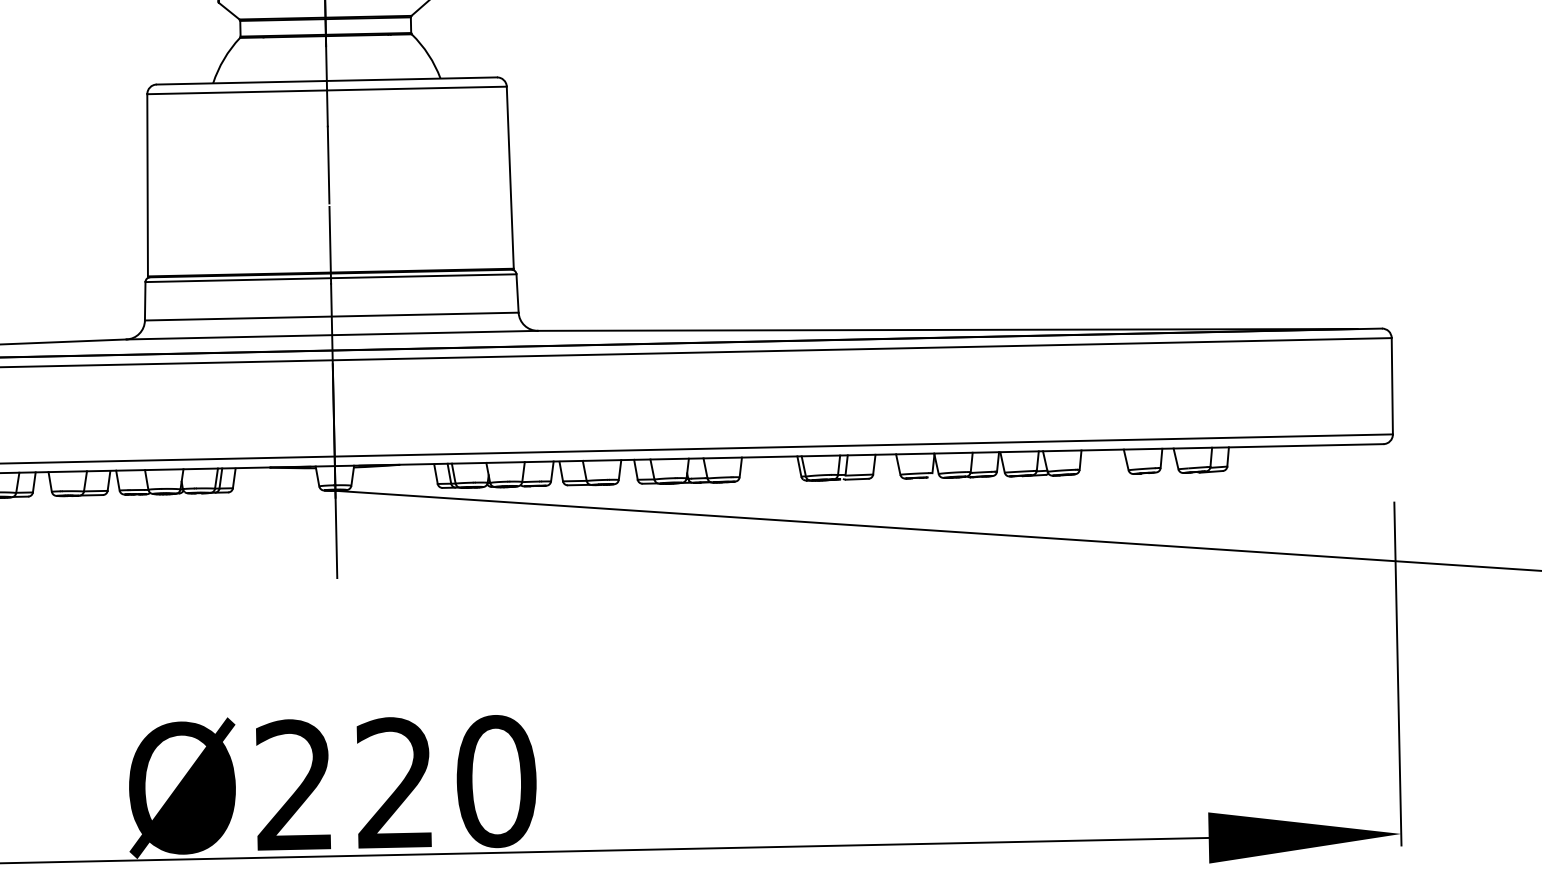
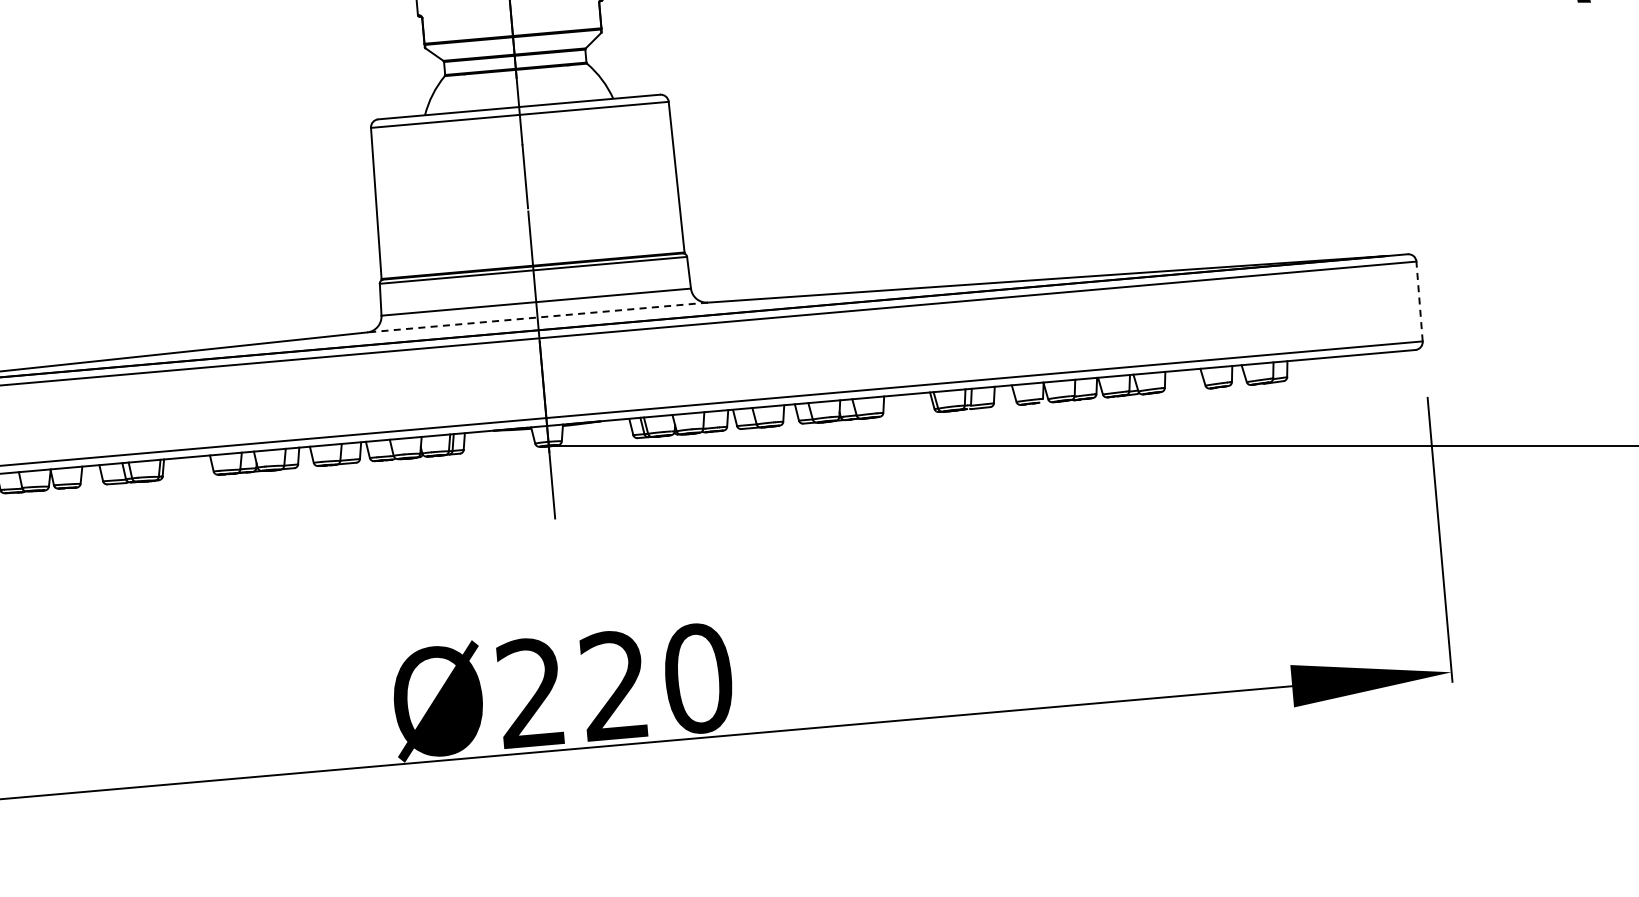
line: (332, 335) -> (537, 317), solid -> dashed
line: (1392, 386) -> (1419, 301), solid -> dashed

